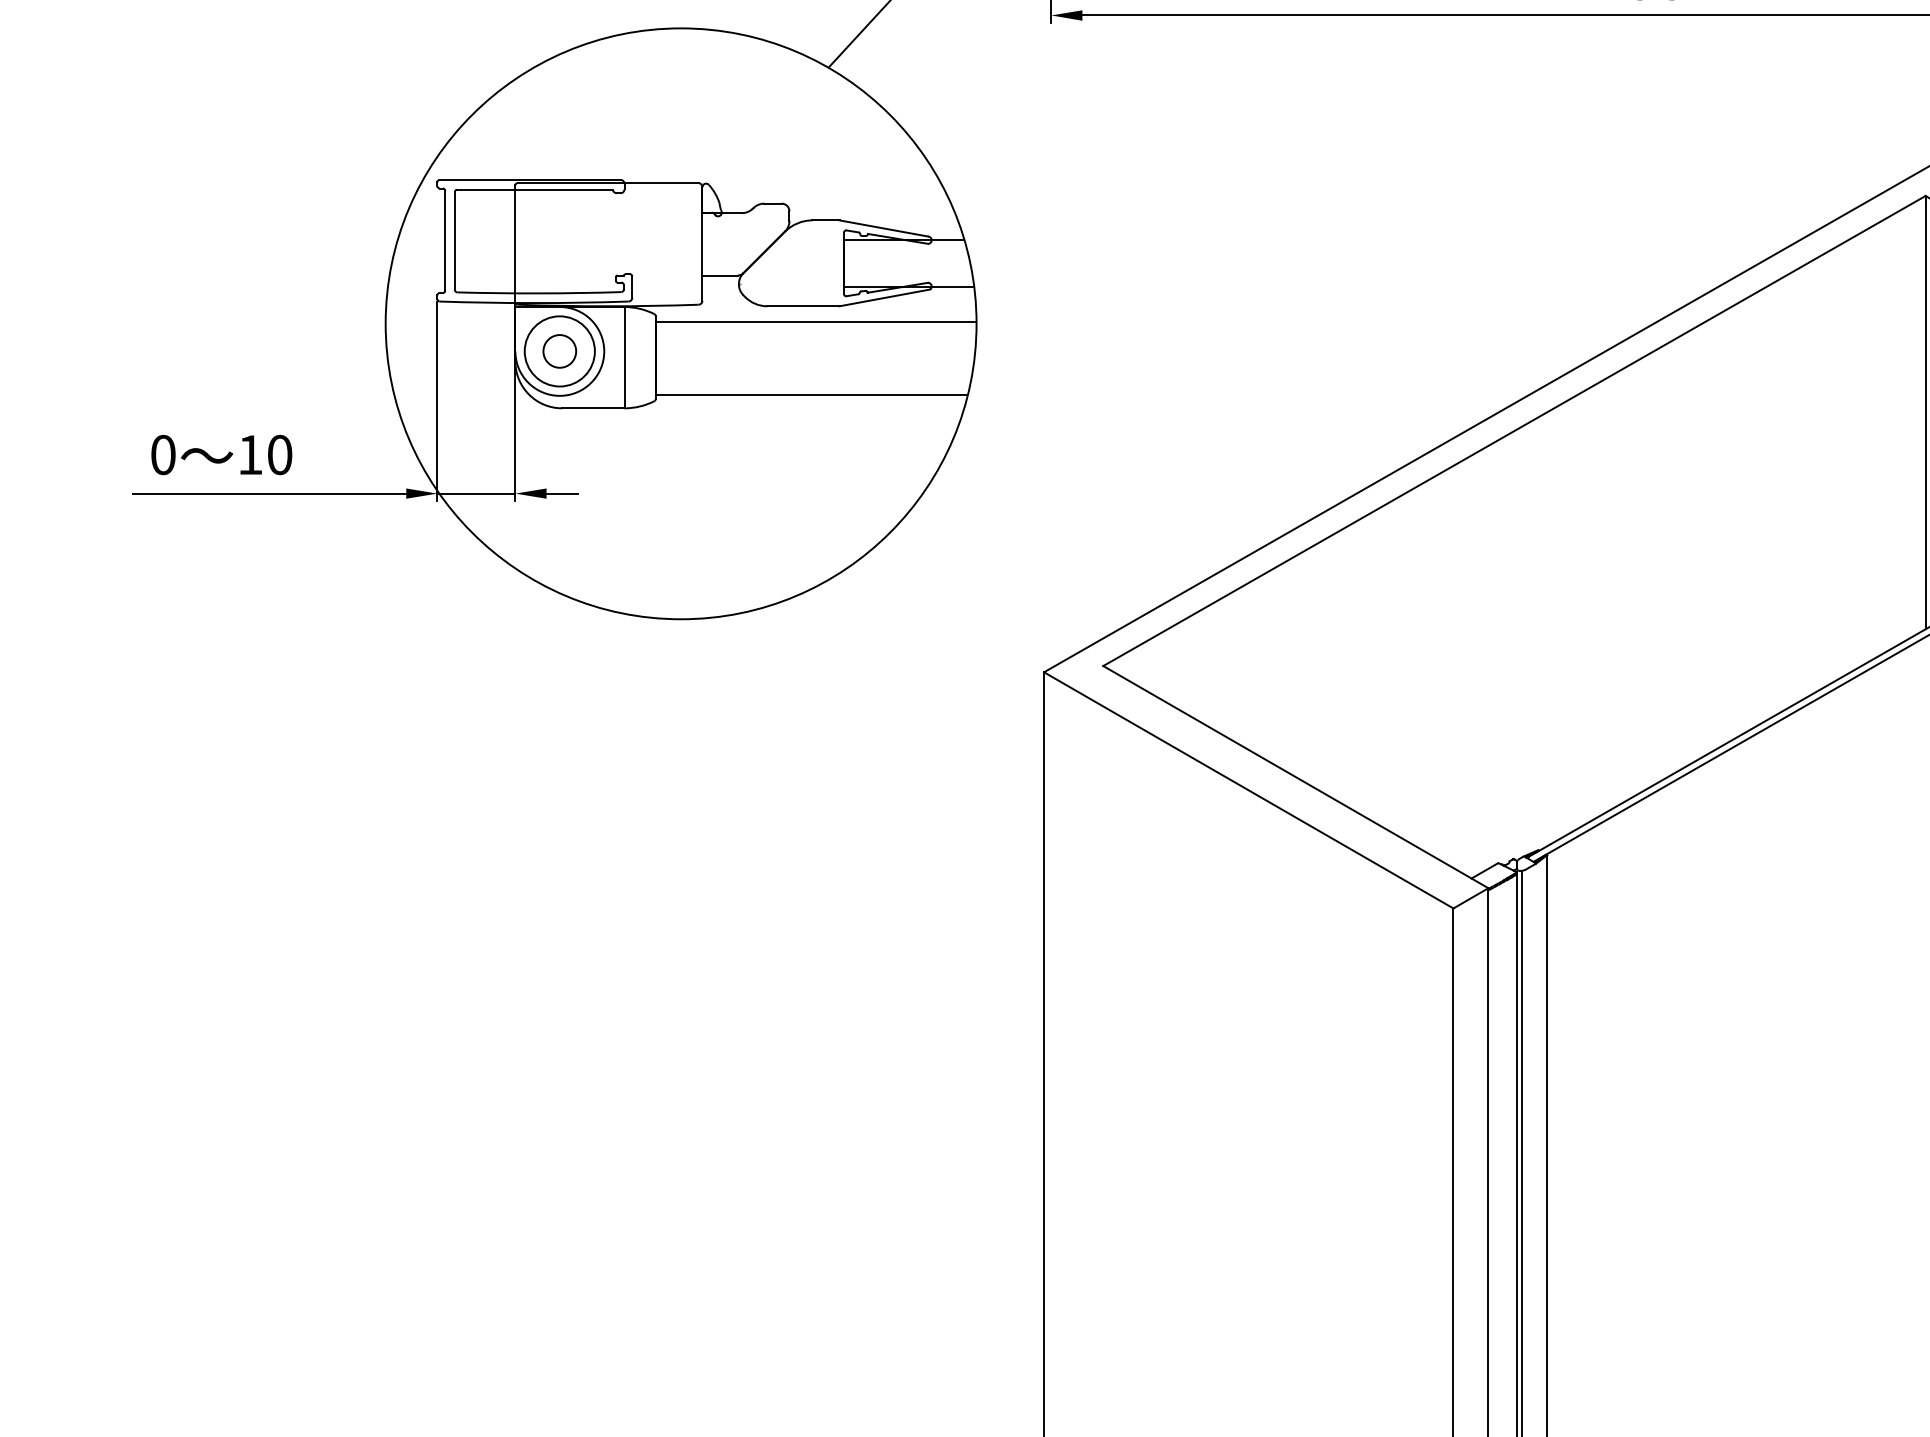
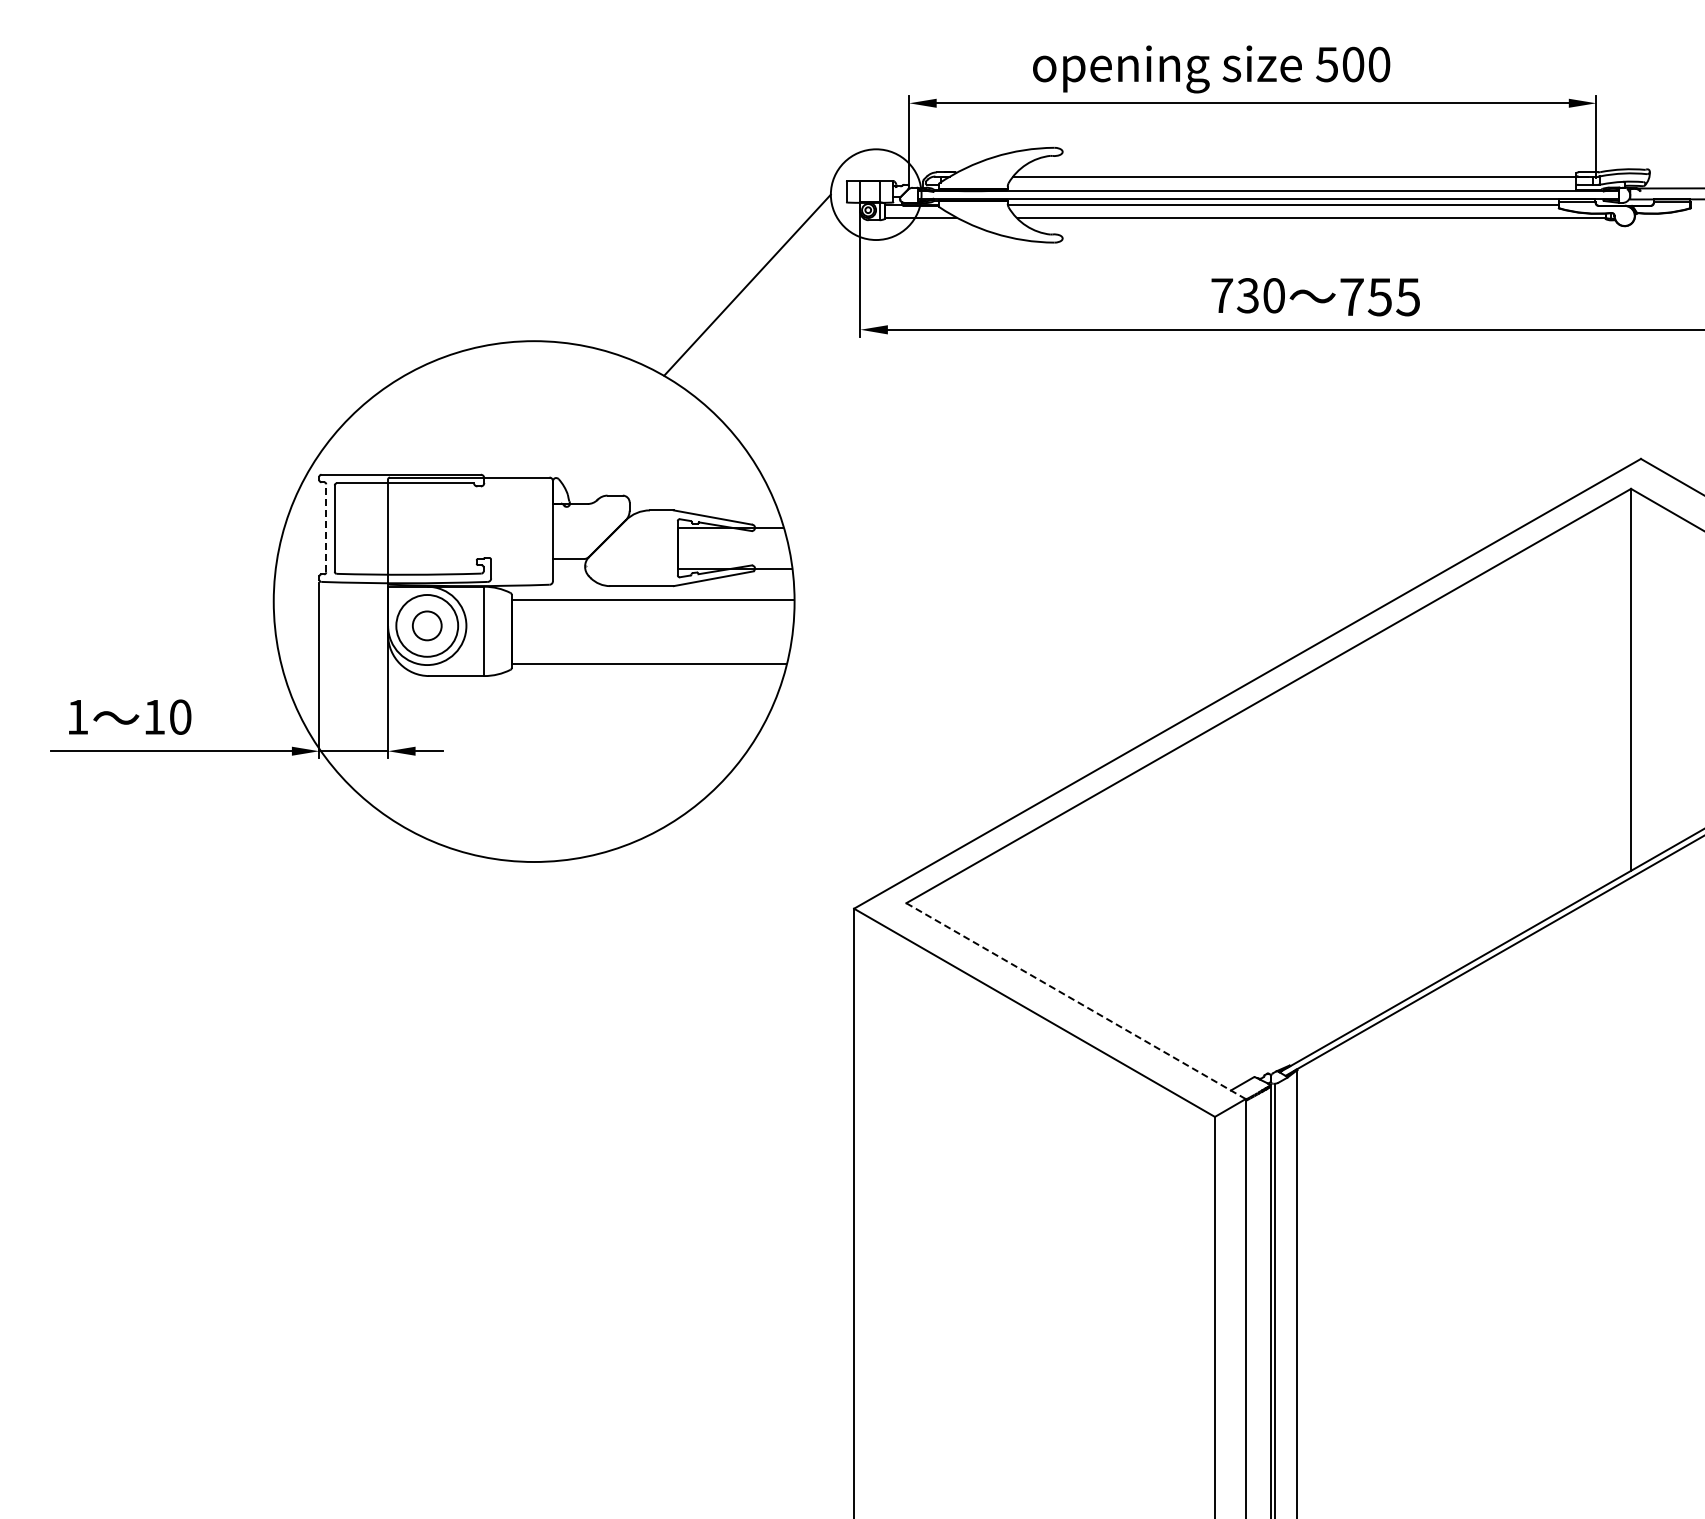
line: (445, 240) -> (326, 528), solid -> dashed
text: (163, 454) -> (77, 716), 0 -> 1
line: (1296, 777) -> (1076, 1001), solid -> dashed

